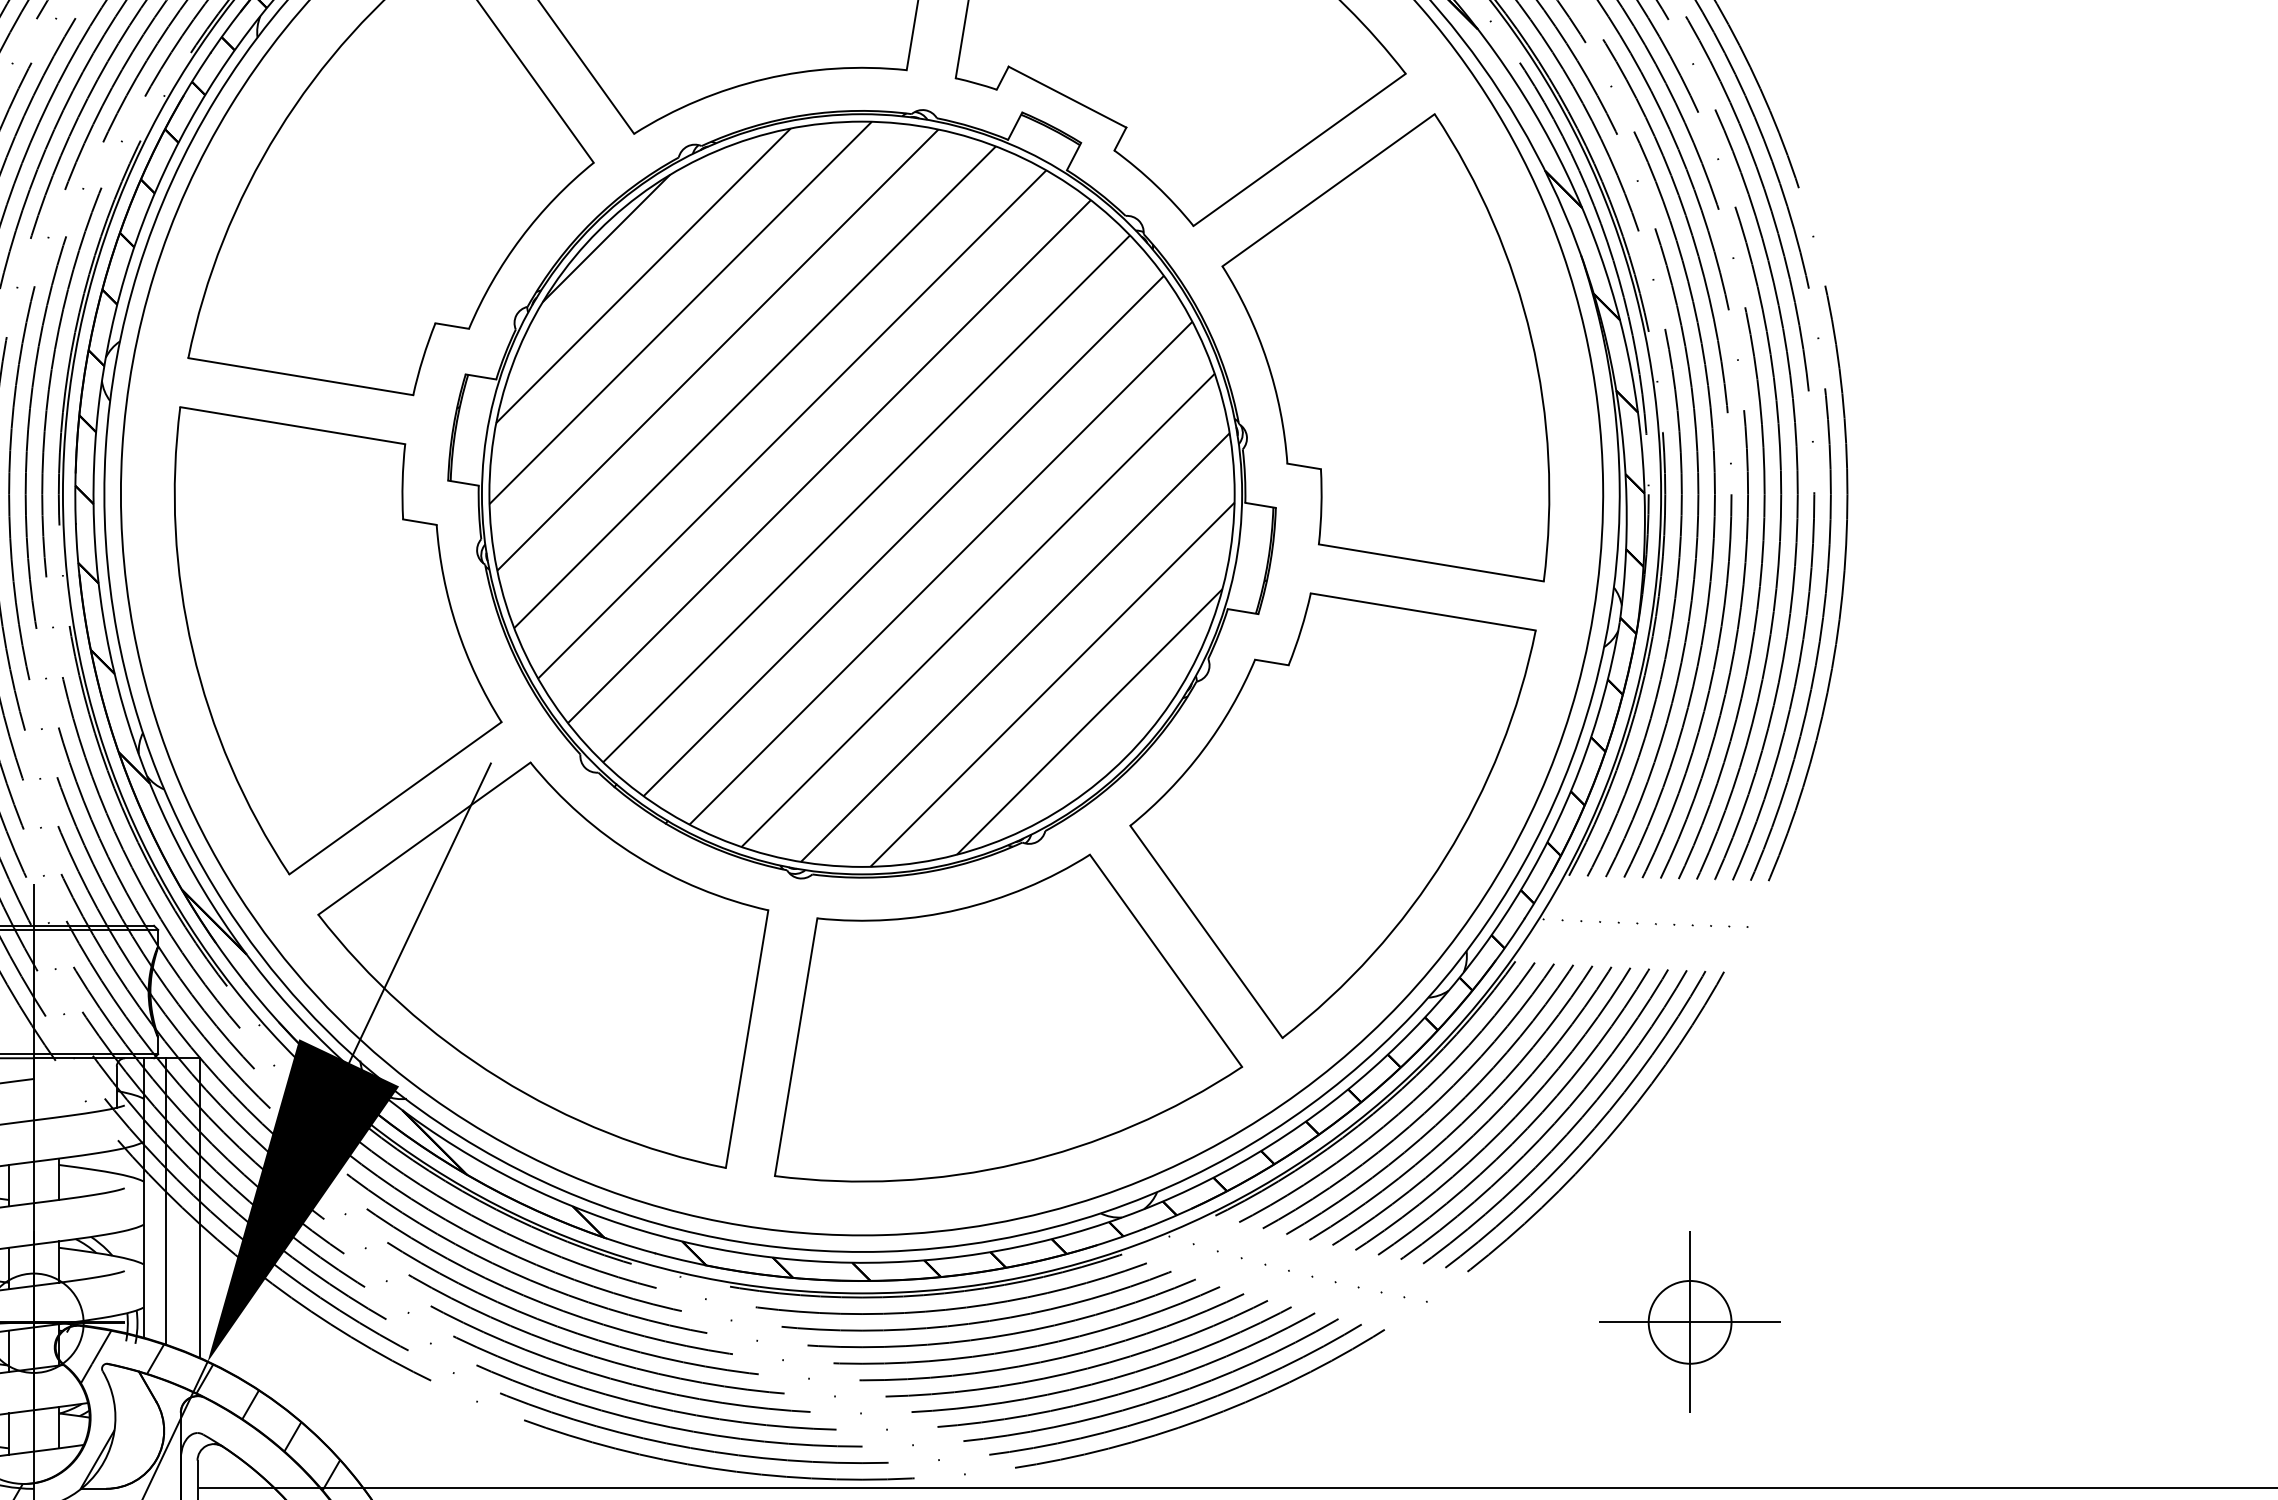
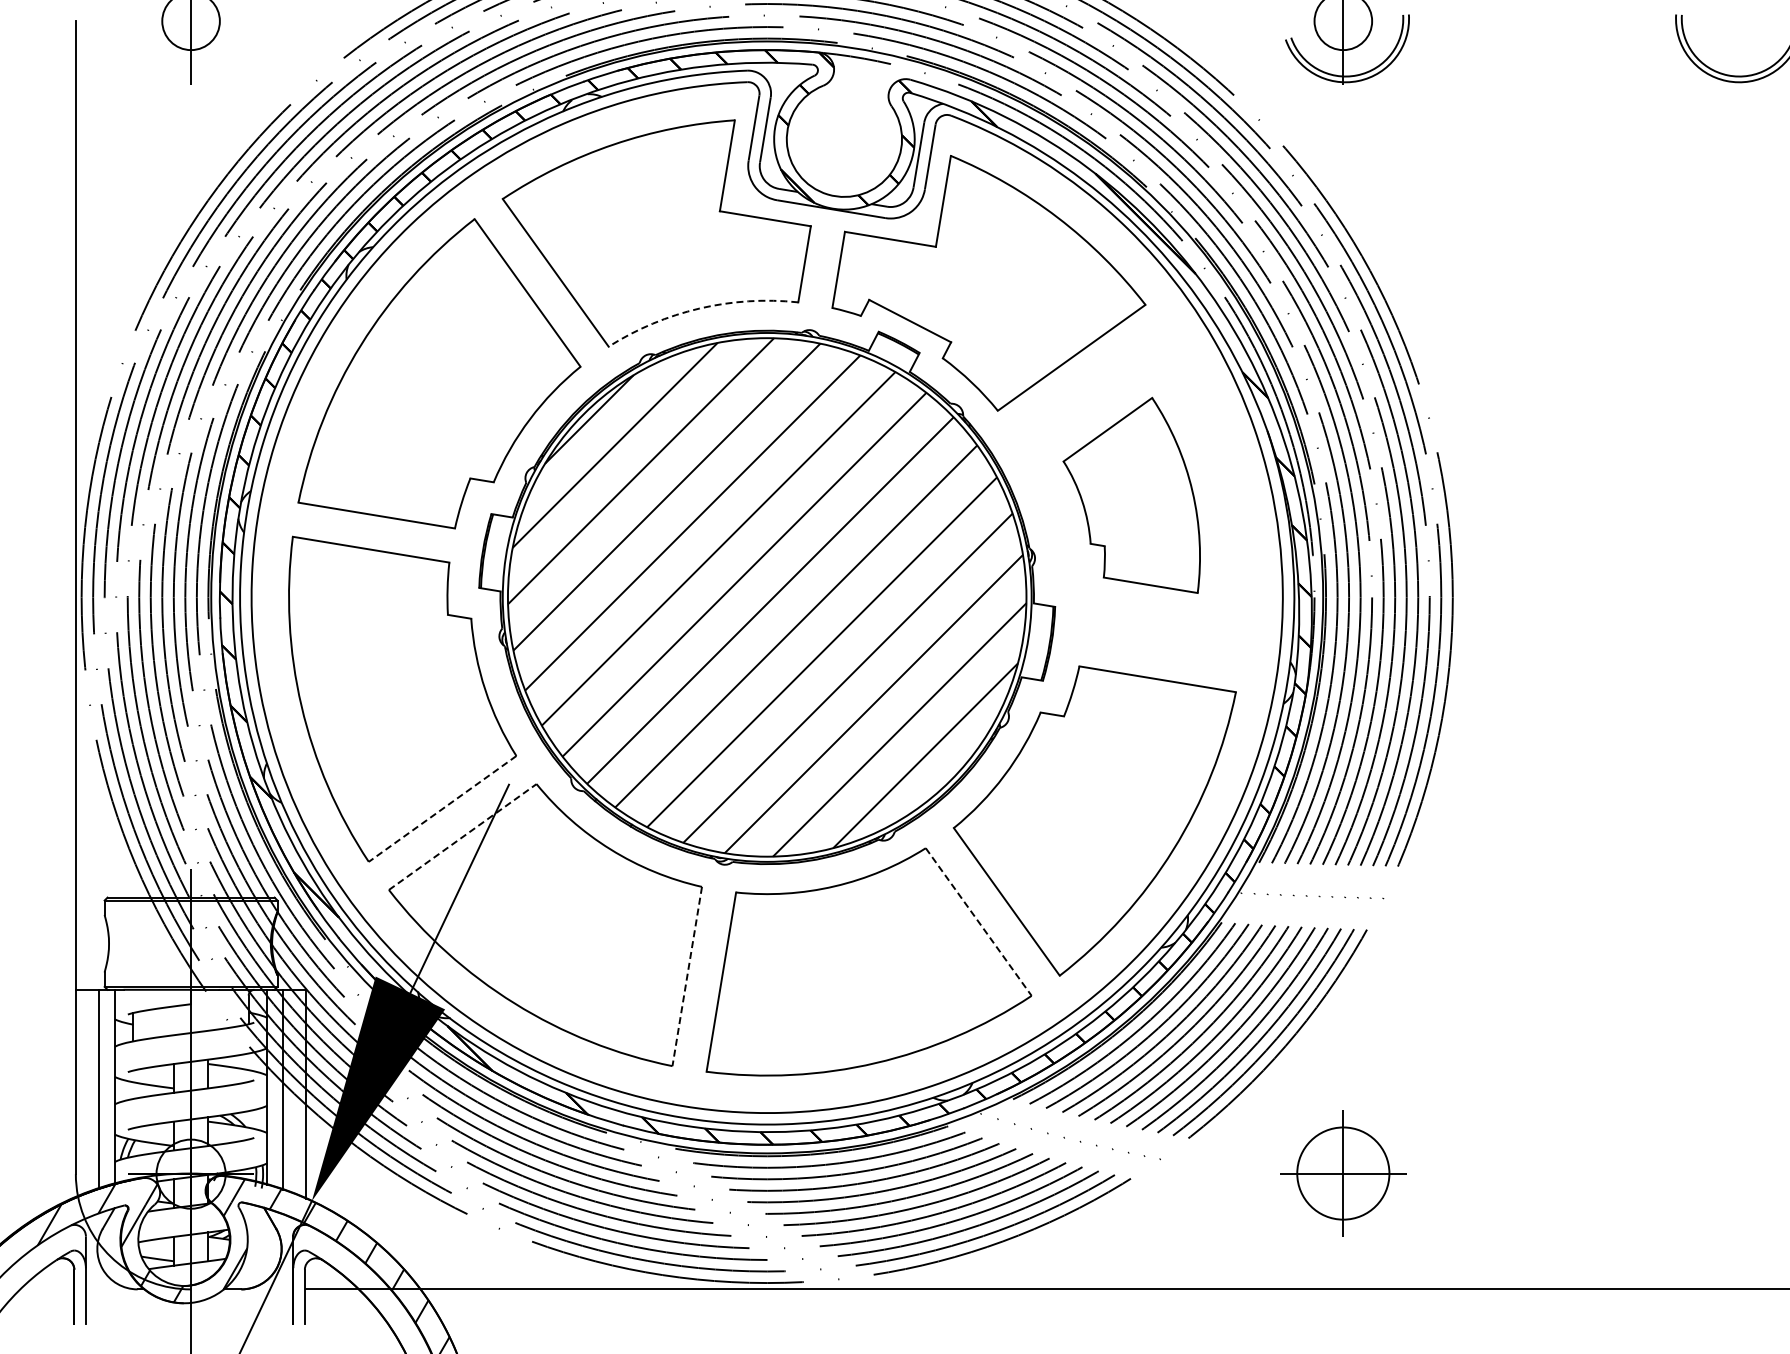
arc: (764, 79) -> (699, 308), solid -> dashed
part: (1385, 347) -> (1131, 495), size x0.6
line: (395, 797) -> (442, 808), solid -> dashed
line: (424, 839) -> (462, 837), solid -> dashed
line: (1165, 961) -> (978, 922), solid -> dashed
line: (747, 1039) -> (687, 976), solid -> dashed
circle: (1690, 1322) -> (1343, 1173), size x1.6

